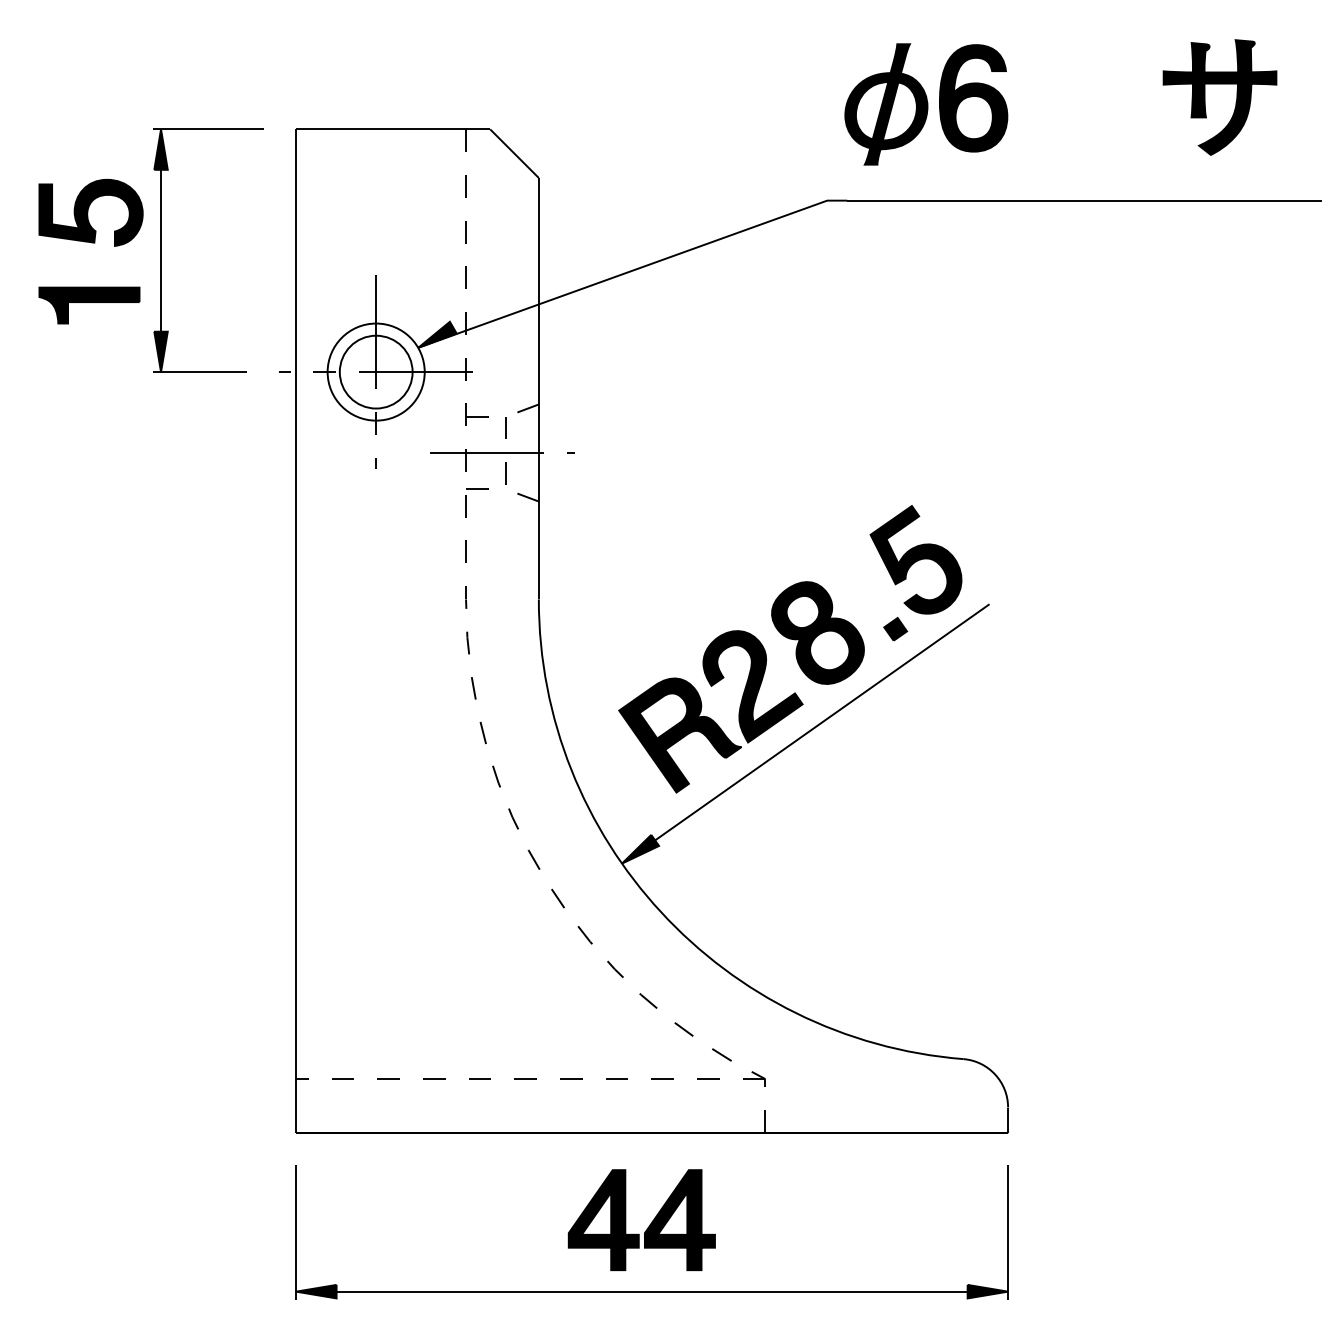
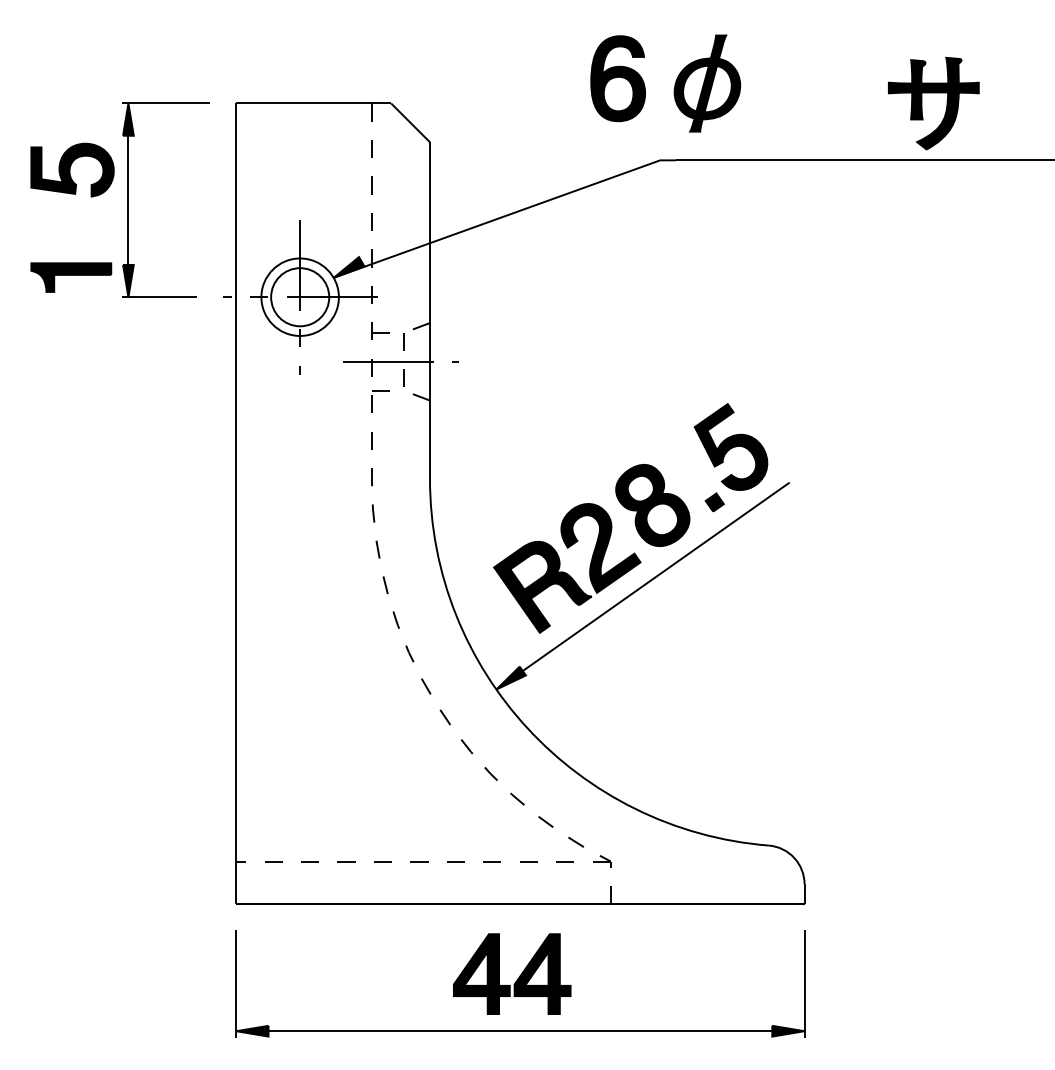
part: (1219, 84) -> (933, 93), moved
part: (973, 98) -> (618, 78), moved
part: (89, 305) -> (71, 277), moved

